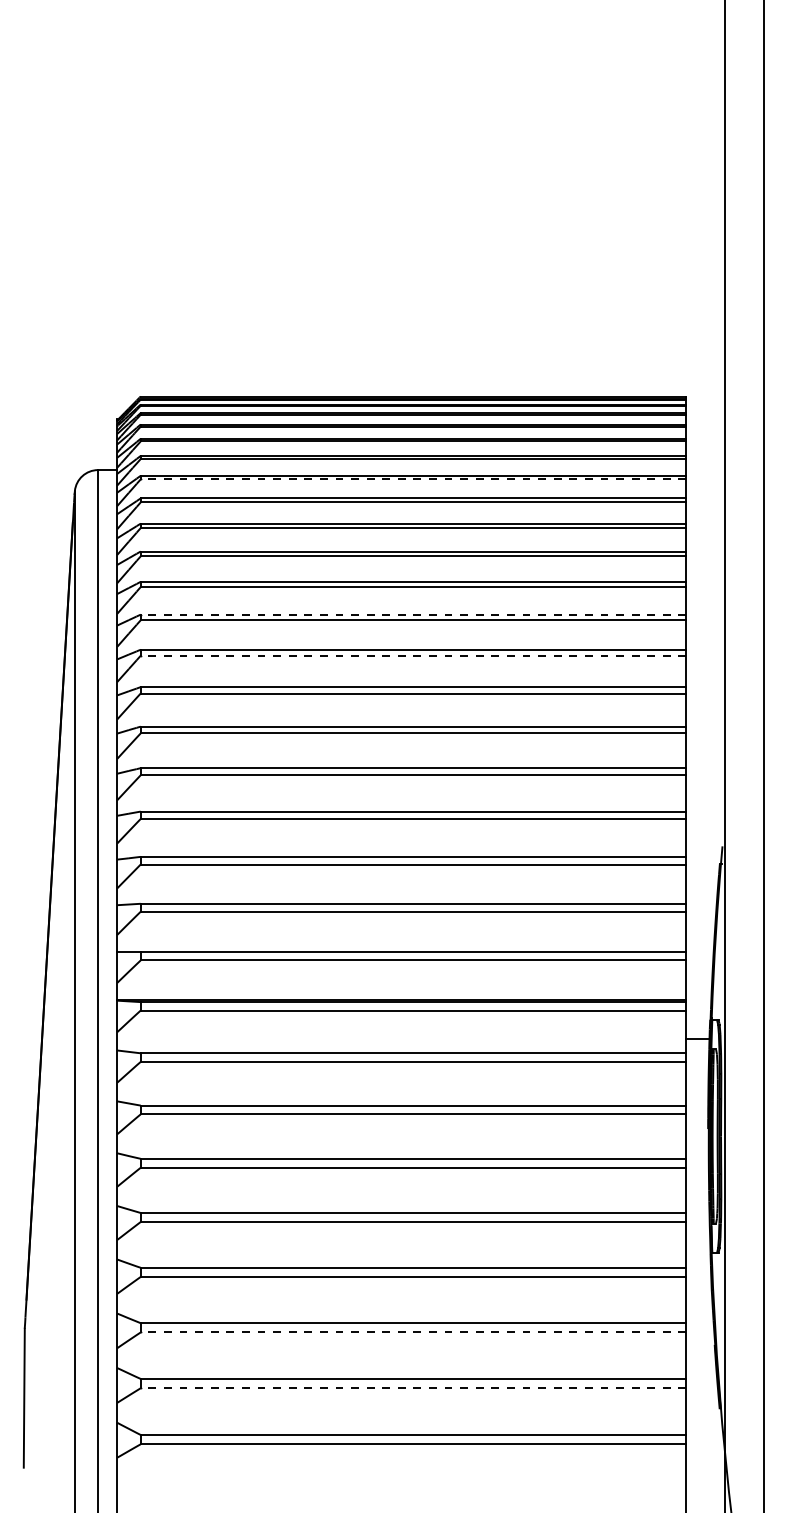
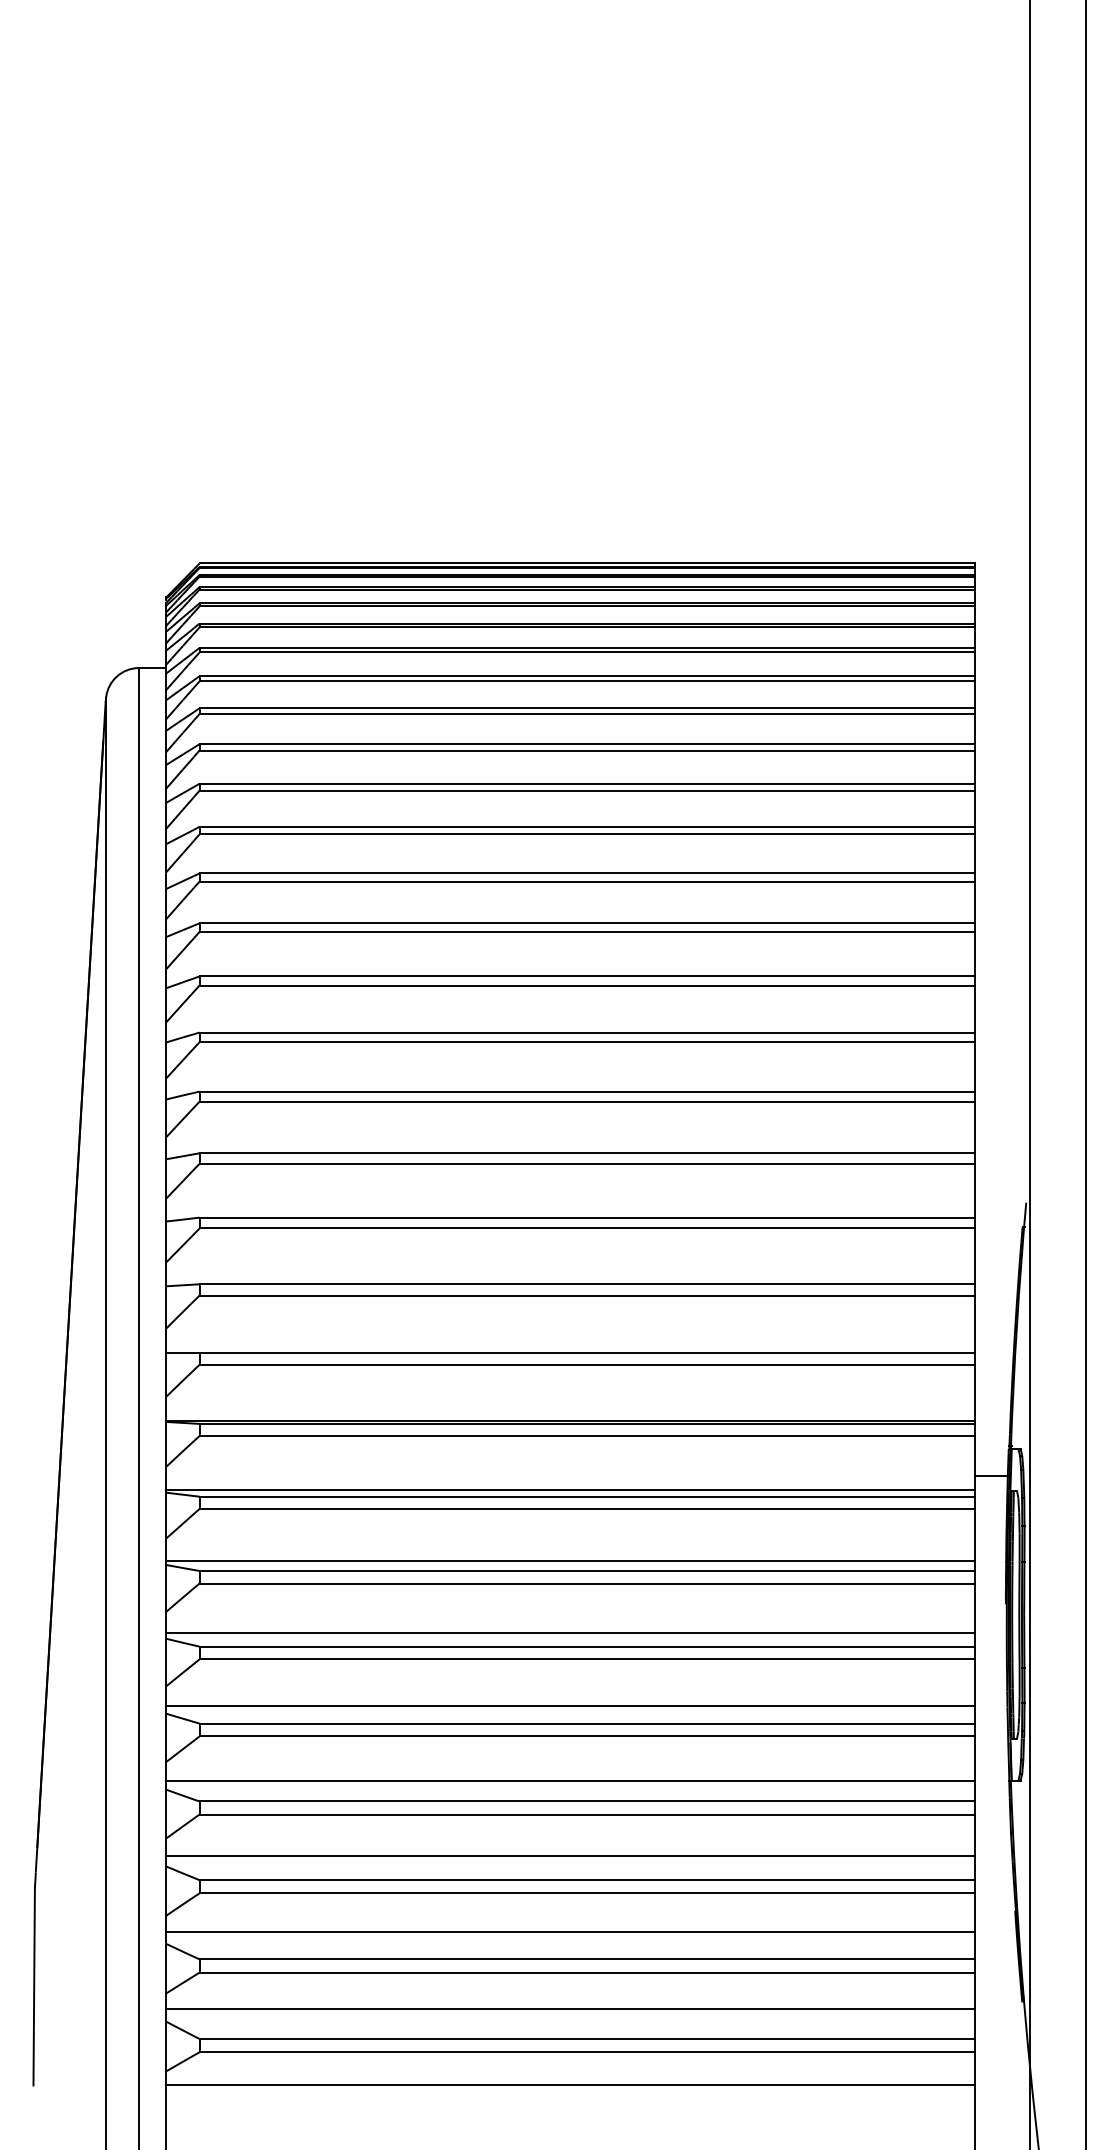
line: (413, 479) -> (587, 681), dashed -> solid
line: (413, 614) -> (587, 873), dashed -> solid
line: (413, 655) -> (587, 931), dashed -> solid
line: (401, 1048) -> (570, 1489), added
line: (401, 1098) -> (570, 1560), added
line: (401, 1148) -> (570, 1632), added
line: (401, 1200) -> (570, 1706), added
line: (401, 1253) -> (570, 1780), added
line: (401, 1306) -> (570, 1856), added
line: (413, 1332) -> (587, 1893), dashed -> solid
line: (401, 1360) -> (570, 1932), added
line: (413, 1388) -> (587, 1972), dashed -> solid
line: (401, 1413) -> (570, 2008), added
line: (401, 1467) -> (570, 2085), added

